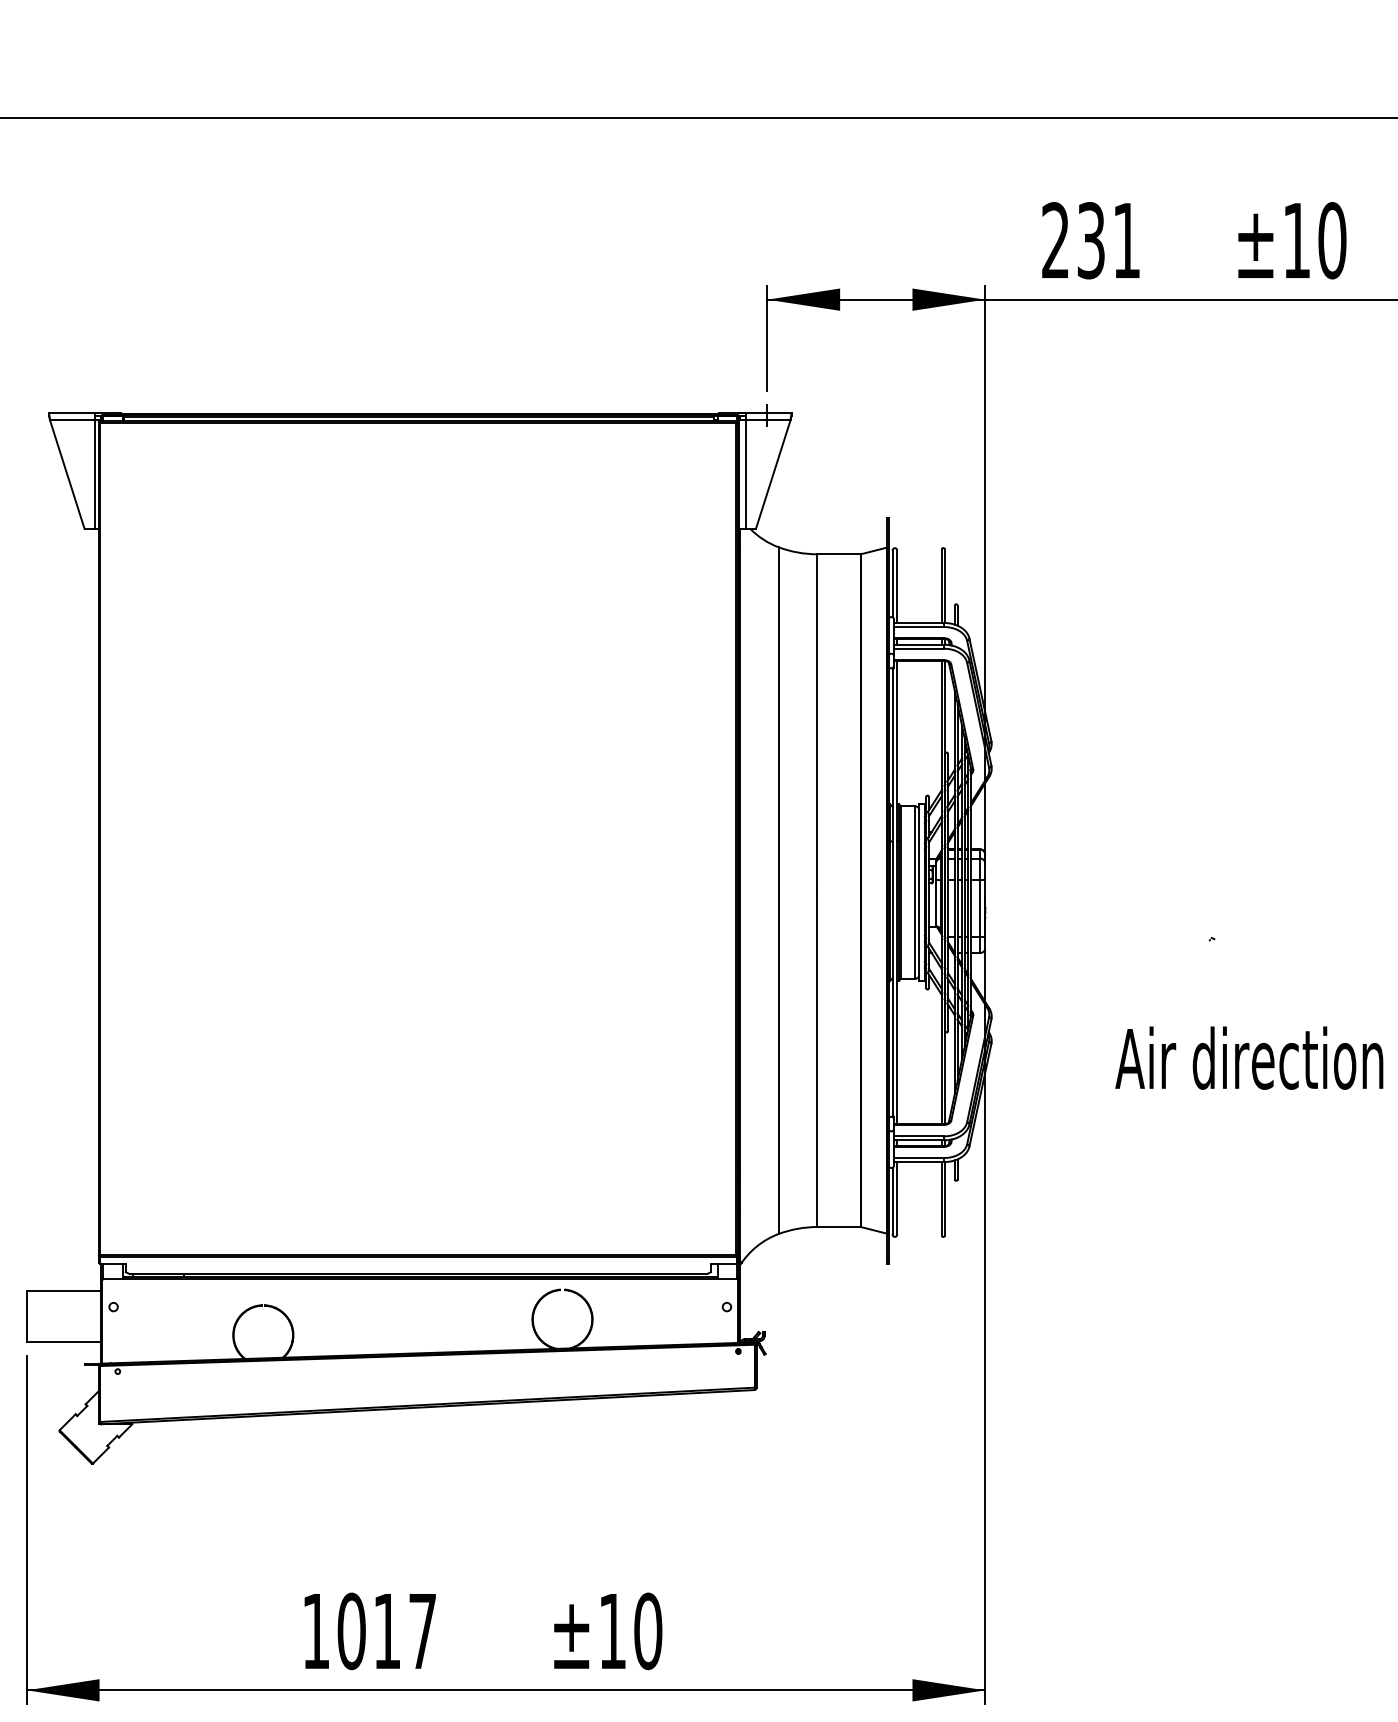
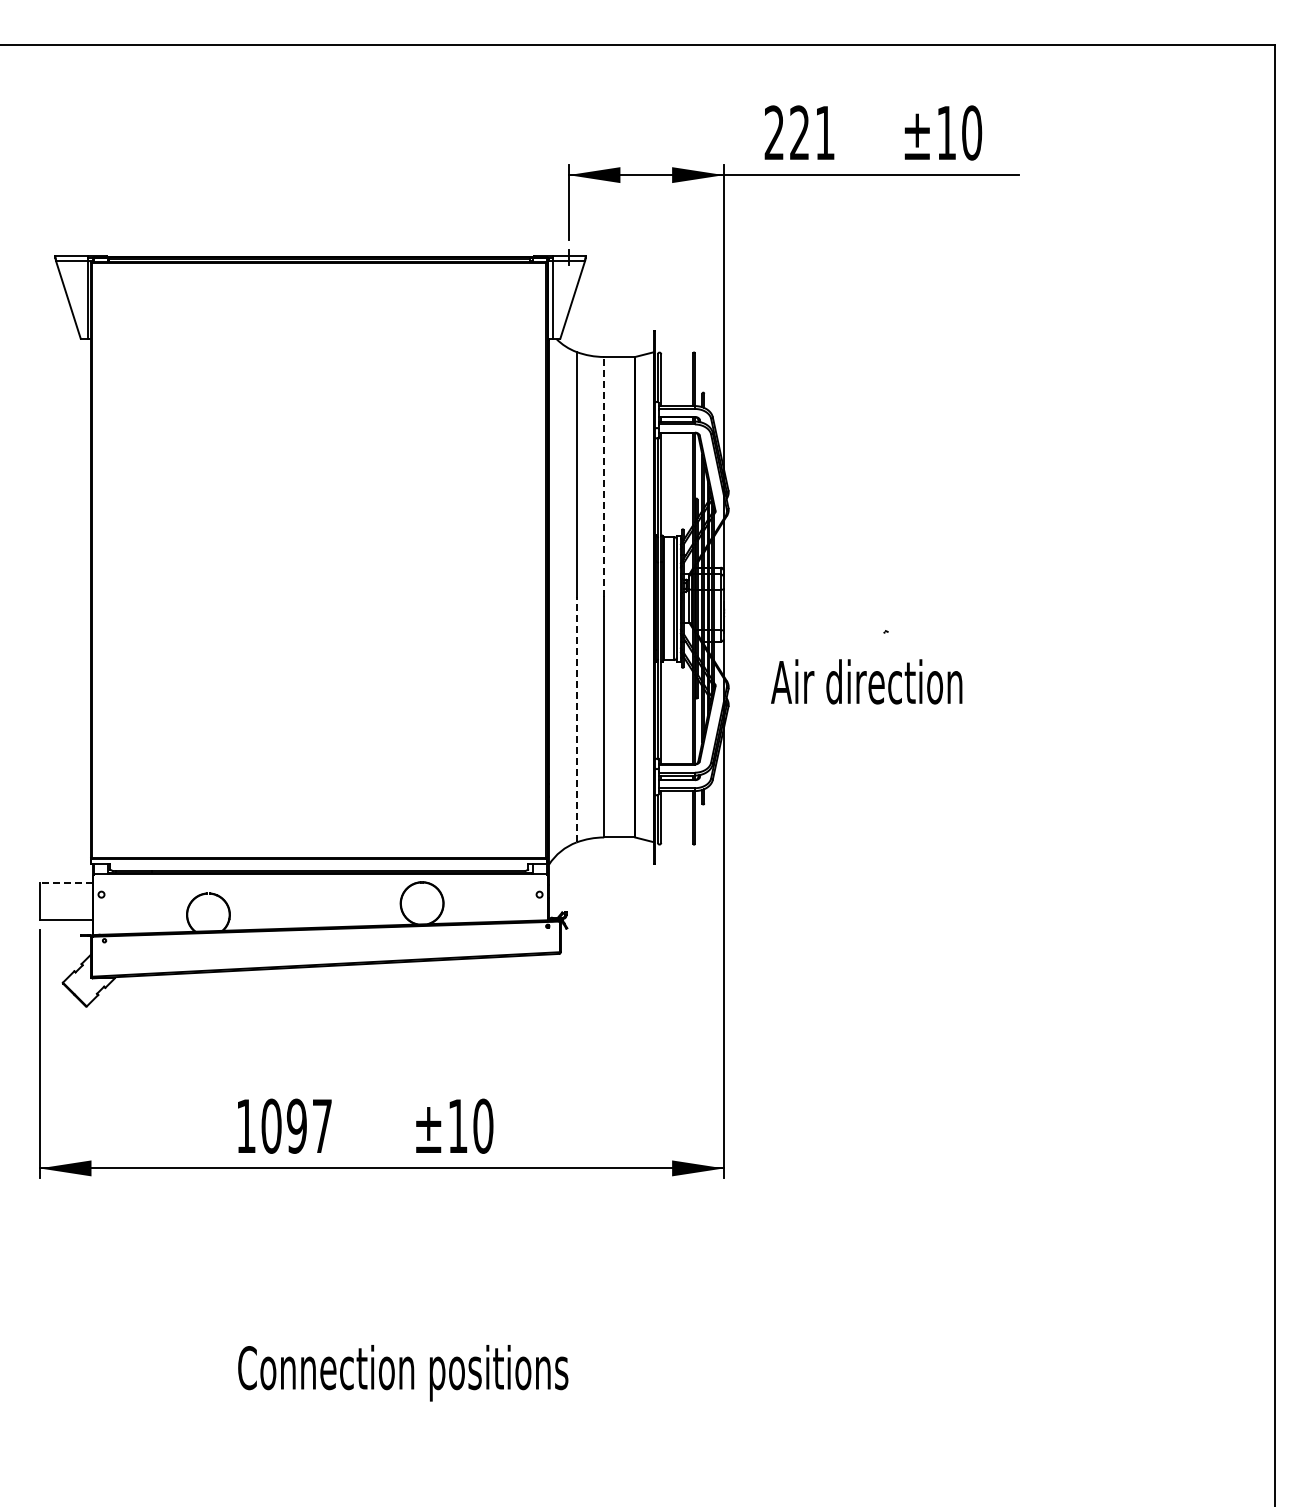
text: (1090, 239) -> (799, 132), 231 -> 221
line: (817, 721) -> (604, 476), solid -> dashed
text: (1249, 1057) -> (866, 681), moved
line: (778, 1061) -> (576, 719), solid -> dashed
line: (64, 1291) -> (66, 883), solid -> dashed
text: (386, 1630) -> (296, 1125), 1017 -> 1097

